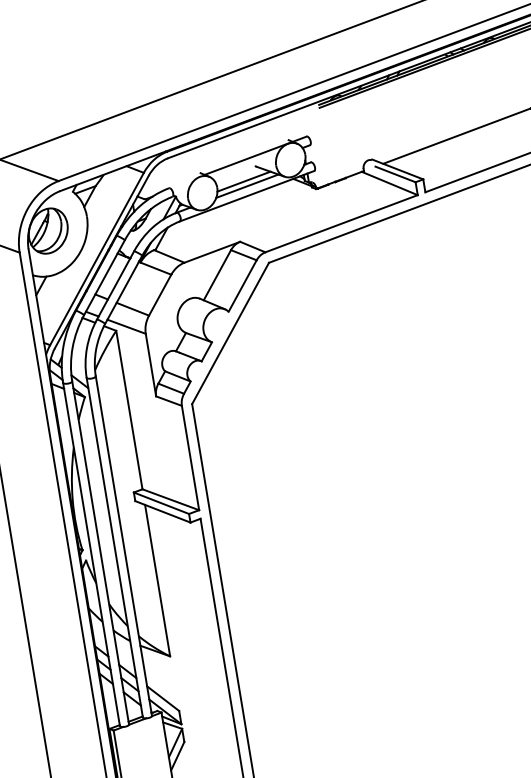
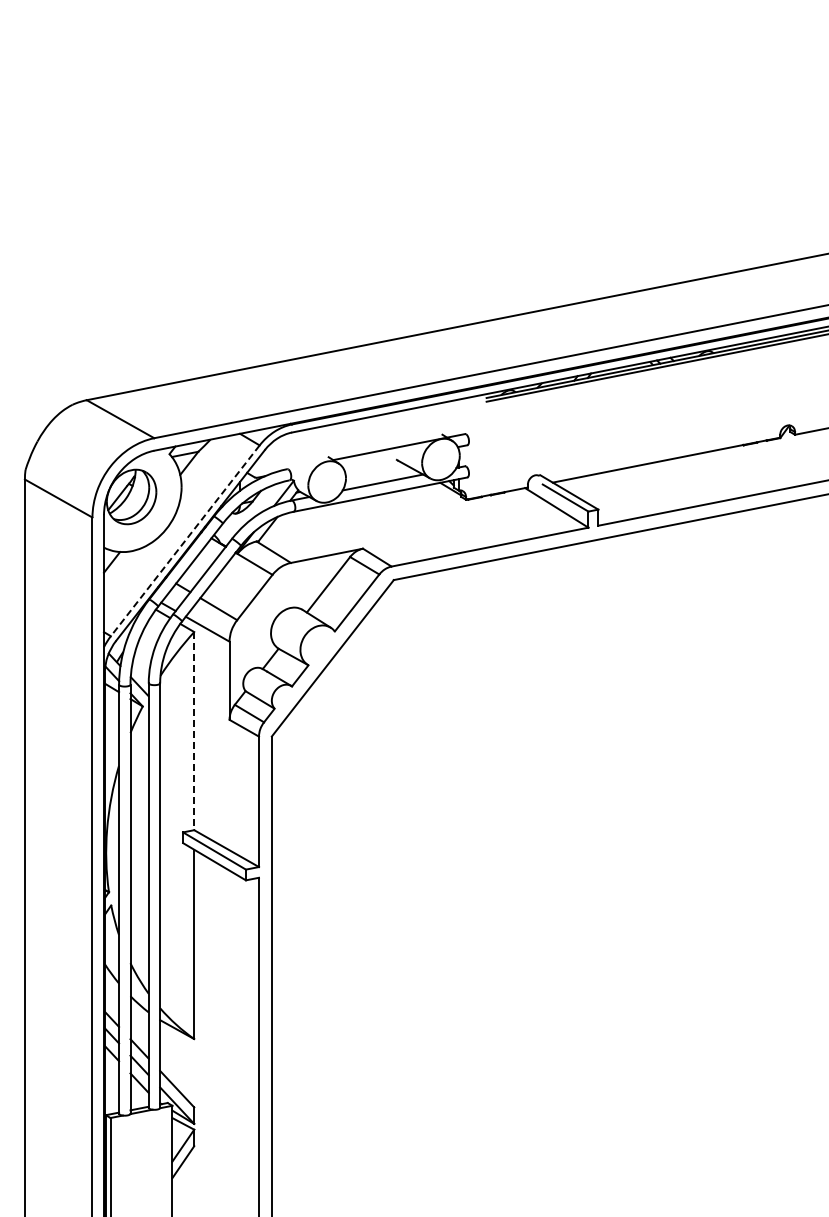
line: (243, 181) -> (379, 476), removed
line: (97, 258) -> (185, 540), solid -> dashed
line: (129, 410) -> (194, 731), solid -> dashed

